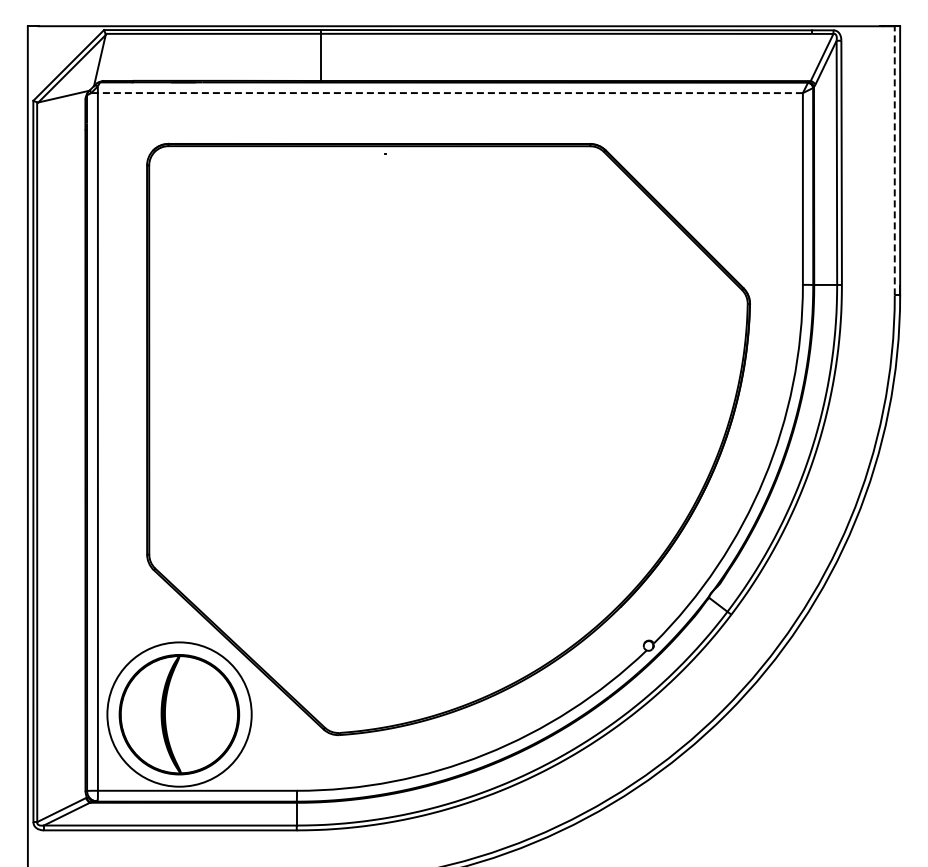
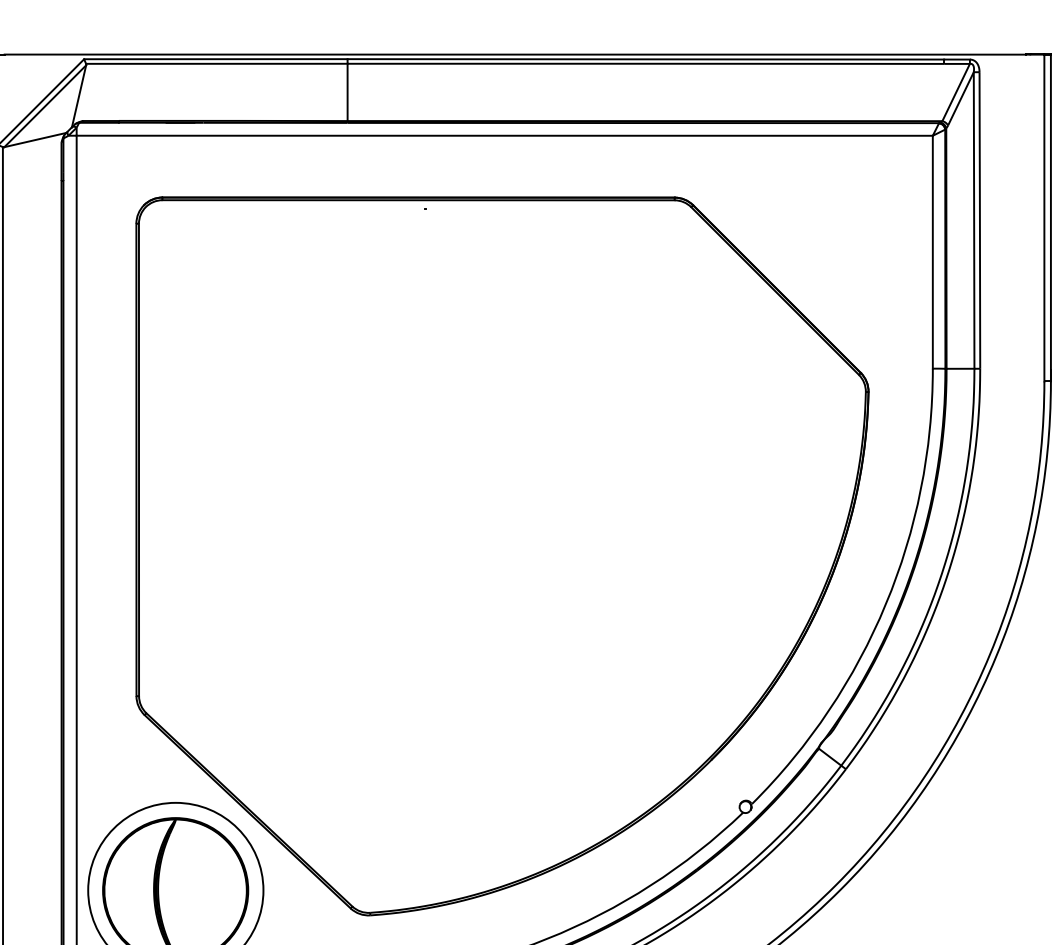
line: (449, 93) -> (503, 136), dashed -> solid
line: (894, 160) -> (1044, 217), dashed -> solid

